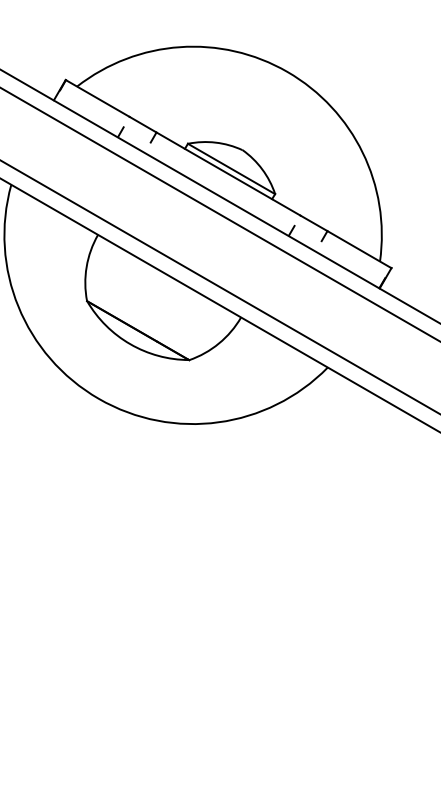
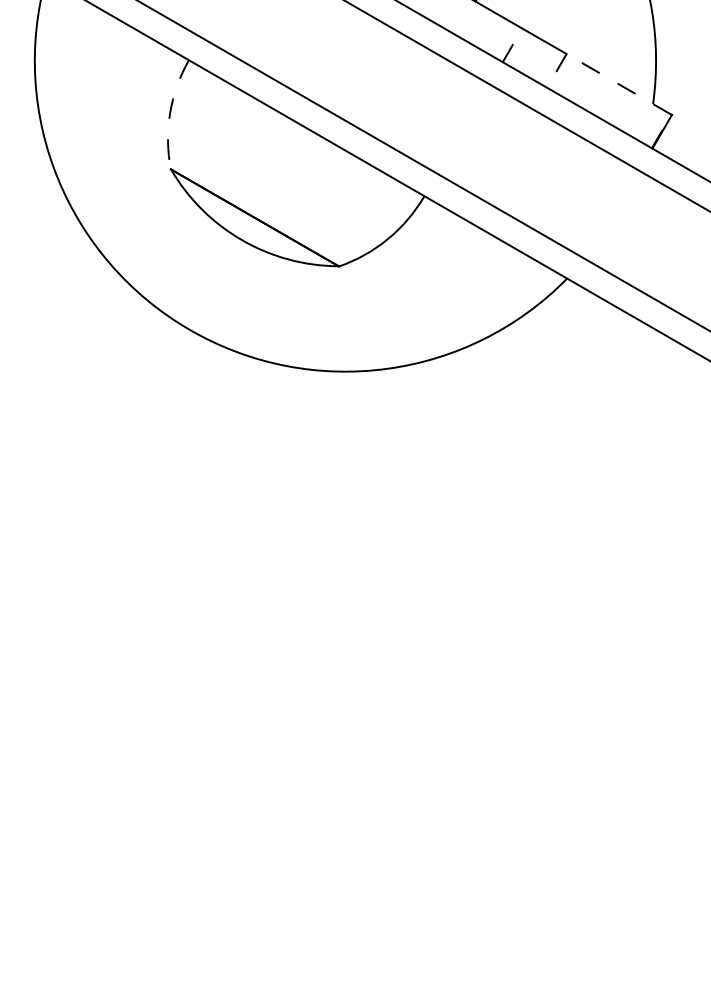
line: (359, 249) -> (619, 84), solid -> dashed
arc: (86, 267) -> (169, 113), solid -> dashed

